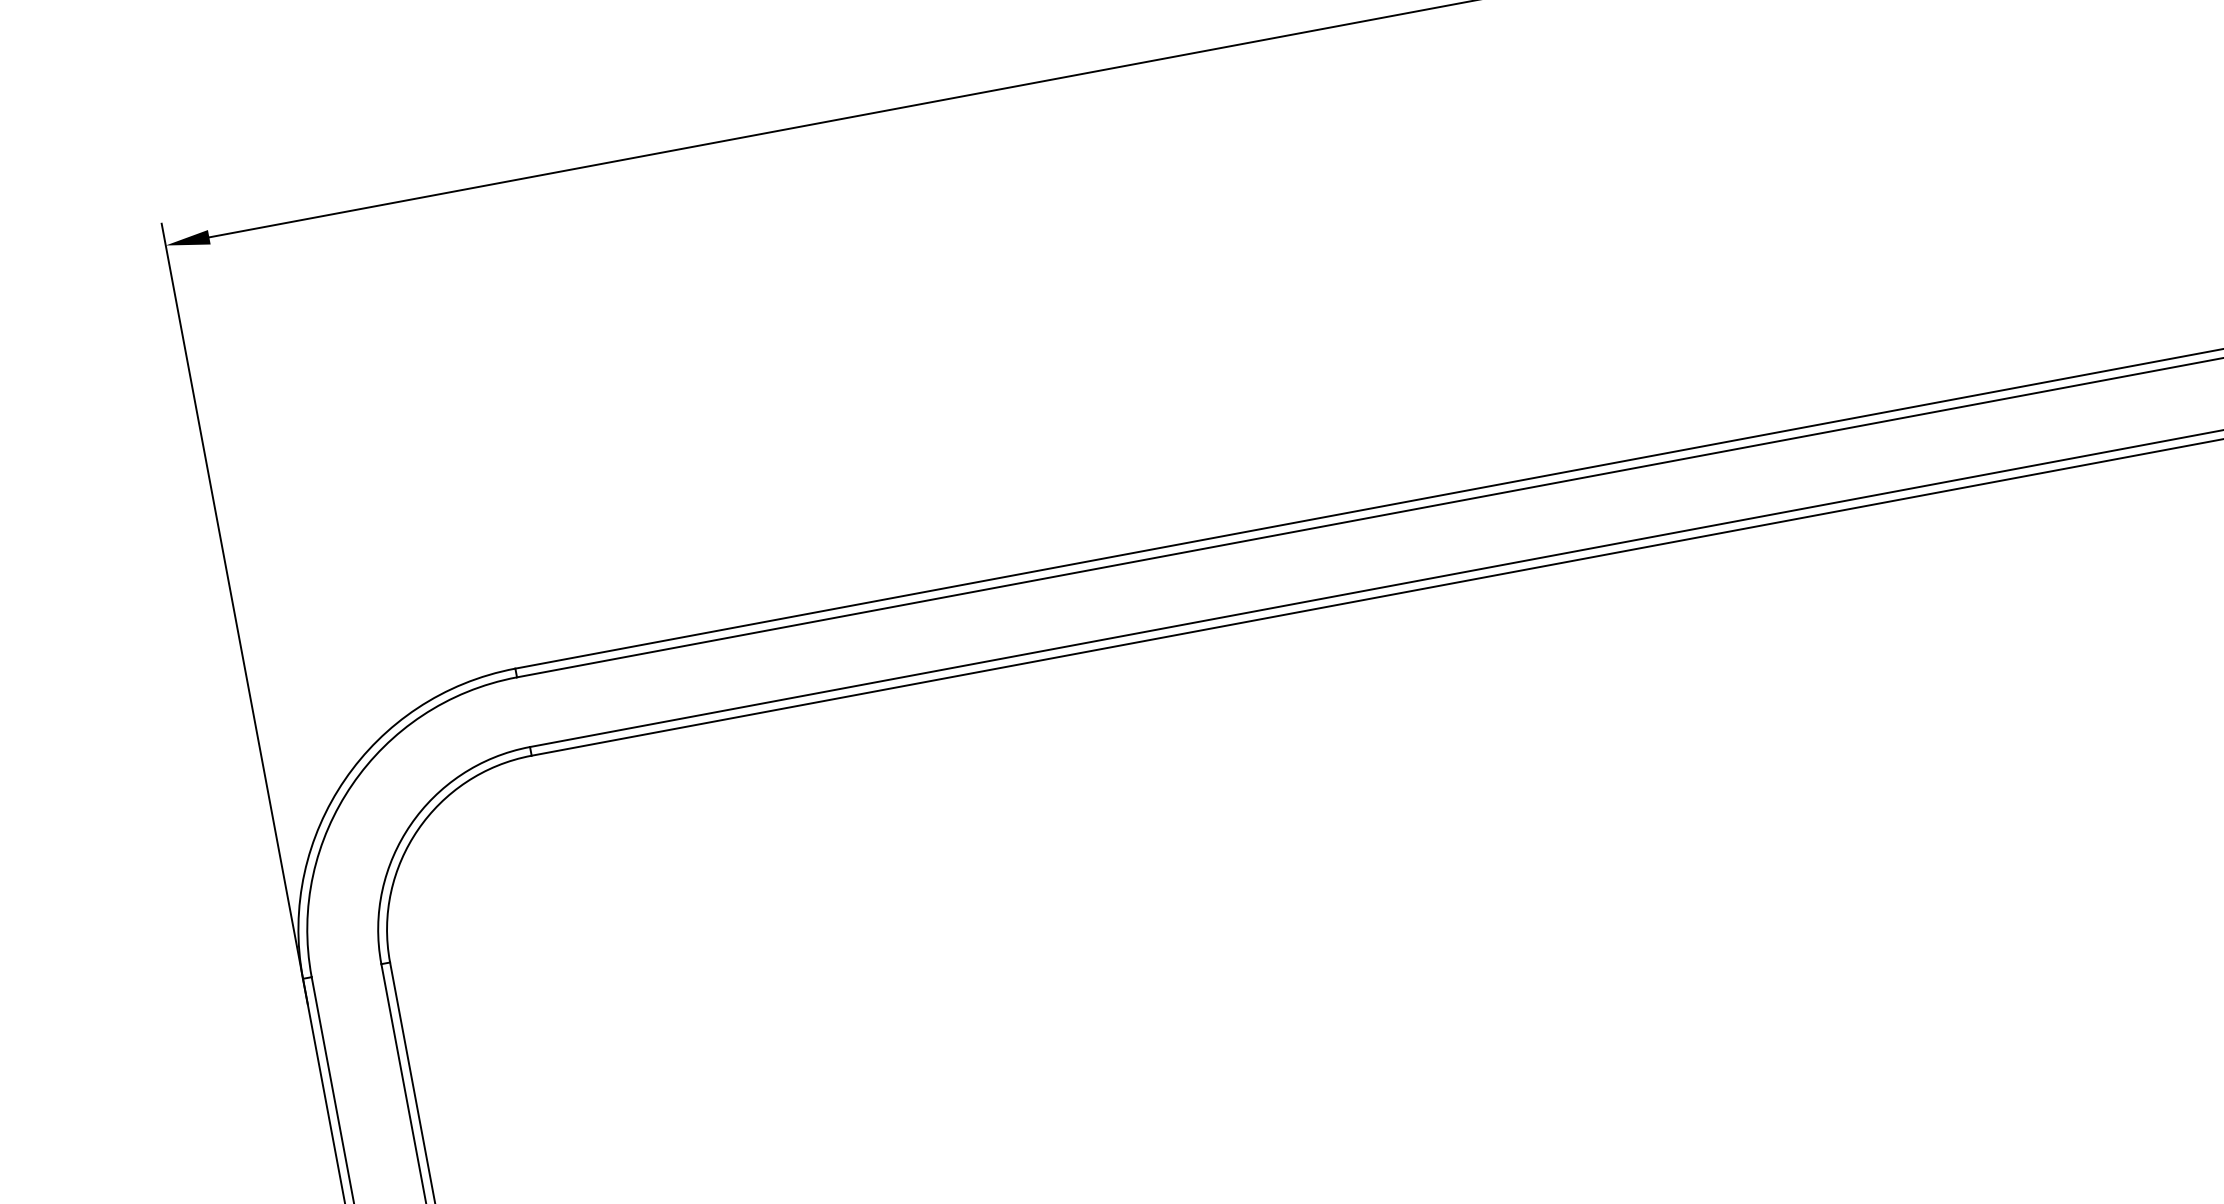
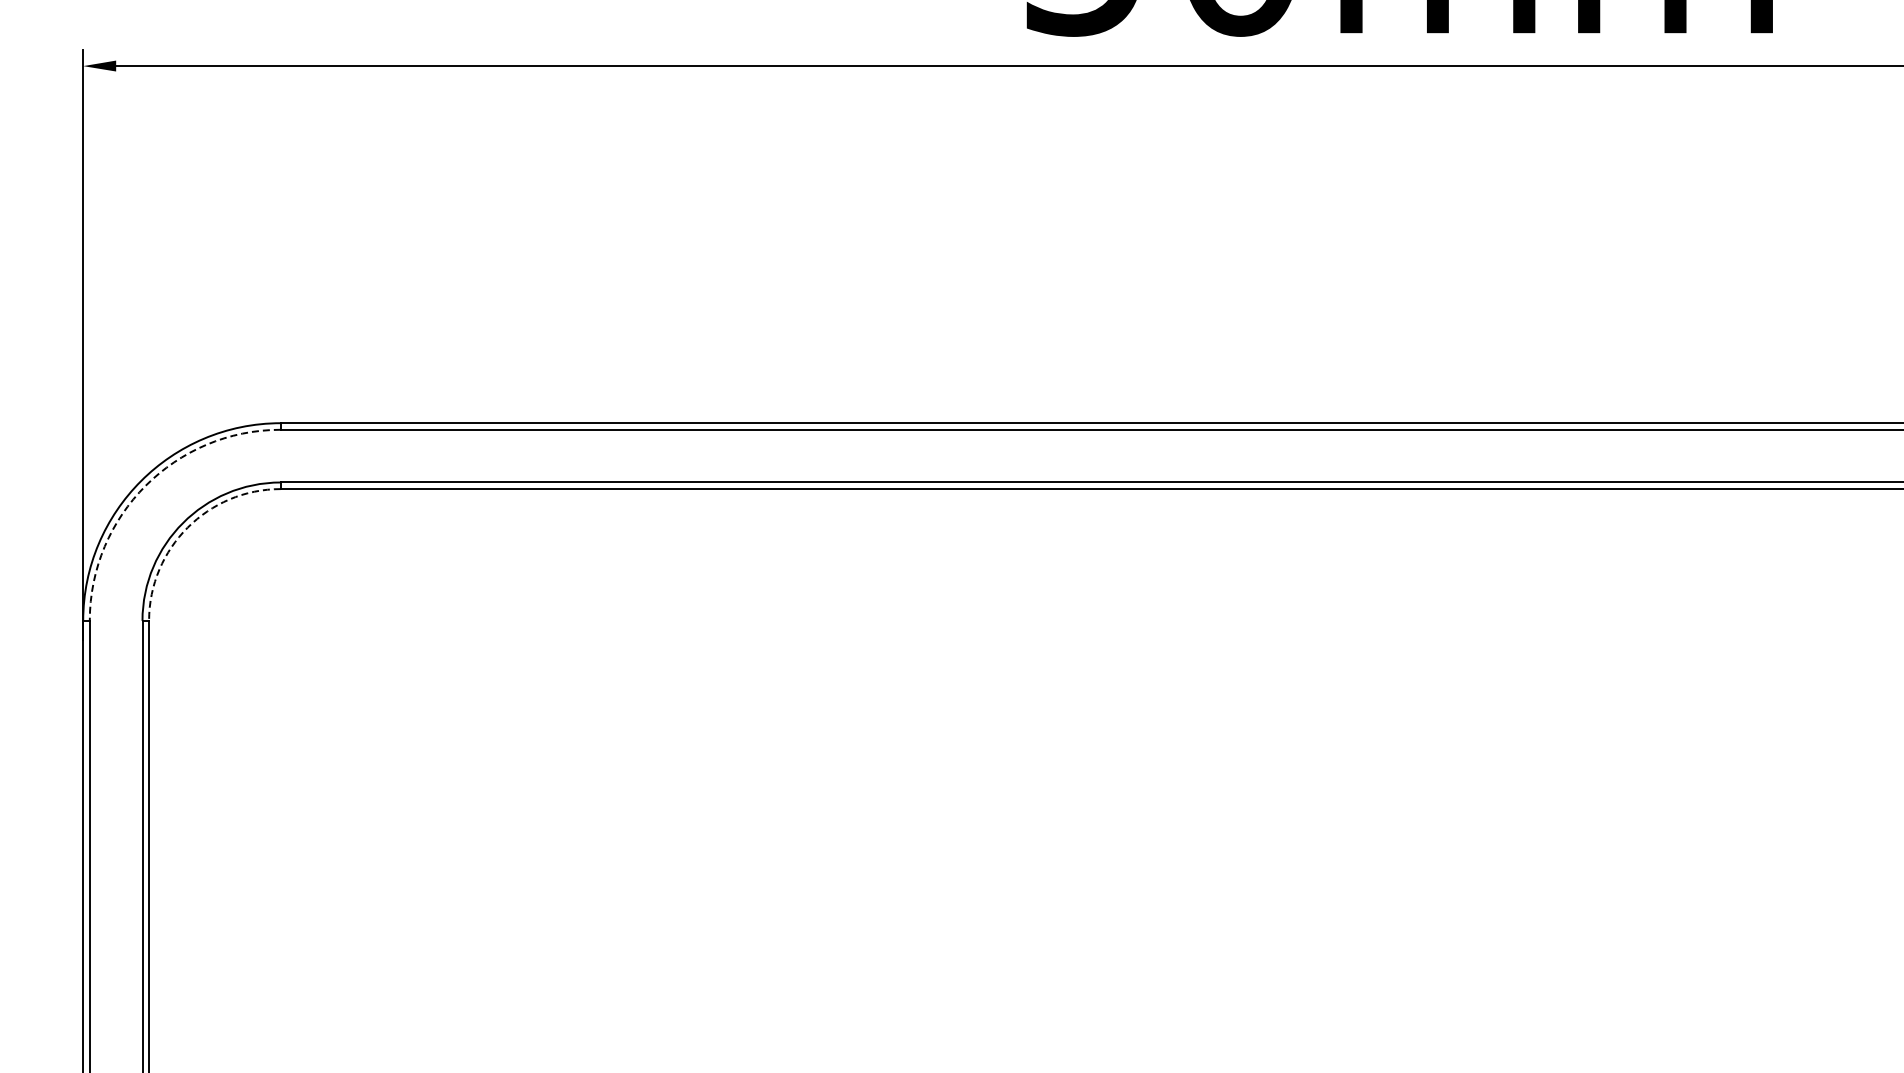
arc: (351, 784) -> (145, 485), solid -> dashed
arc: (417, 829) -> (187, 527), solid -> dashed

